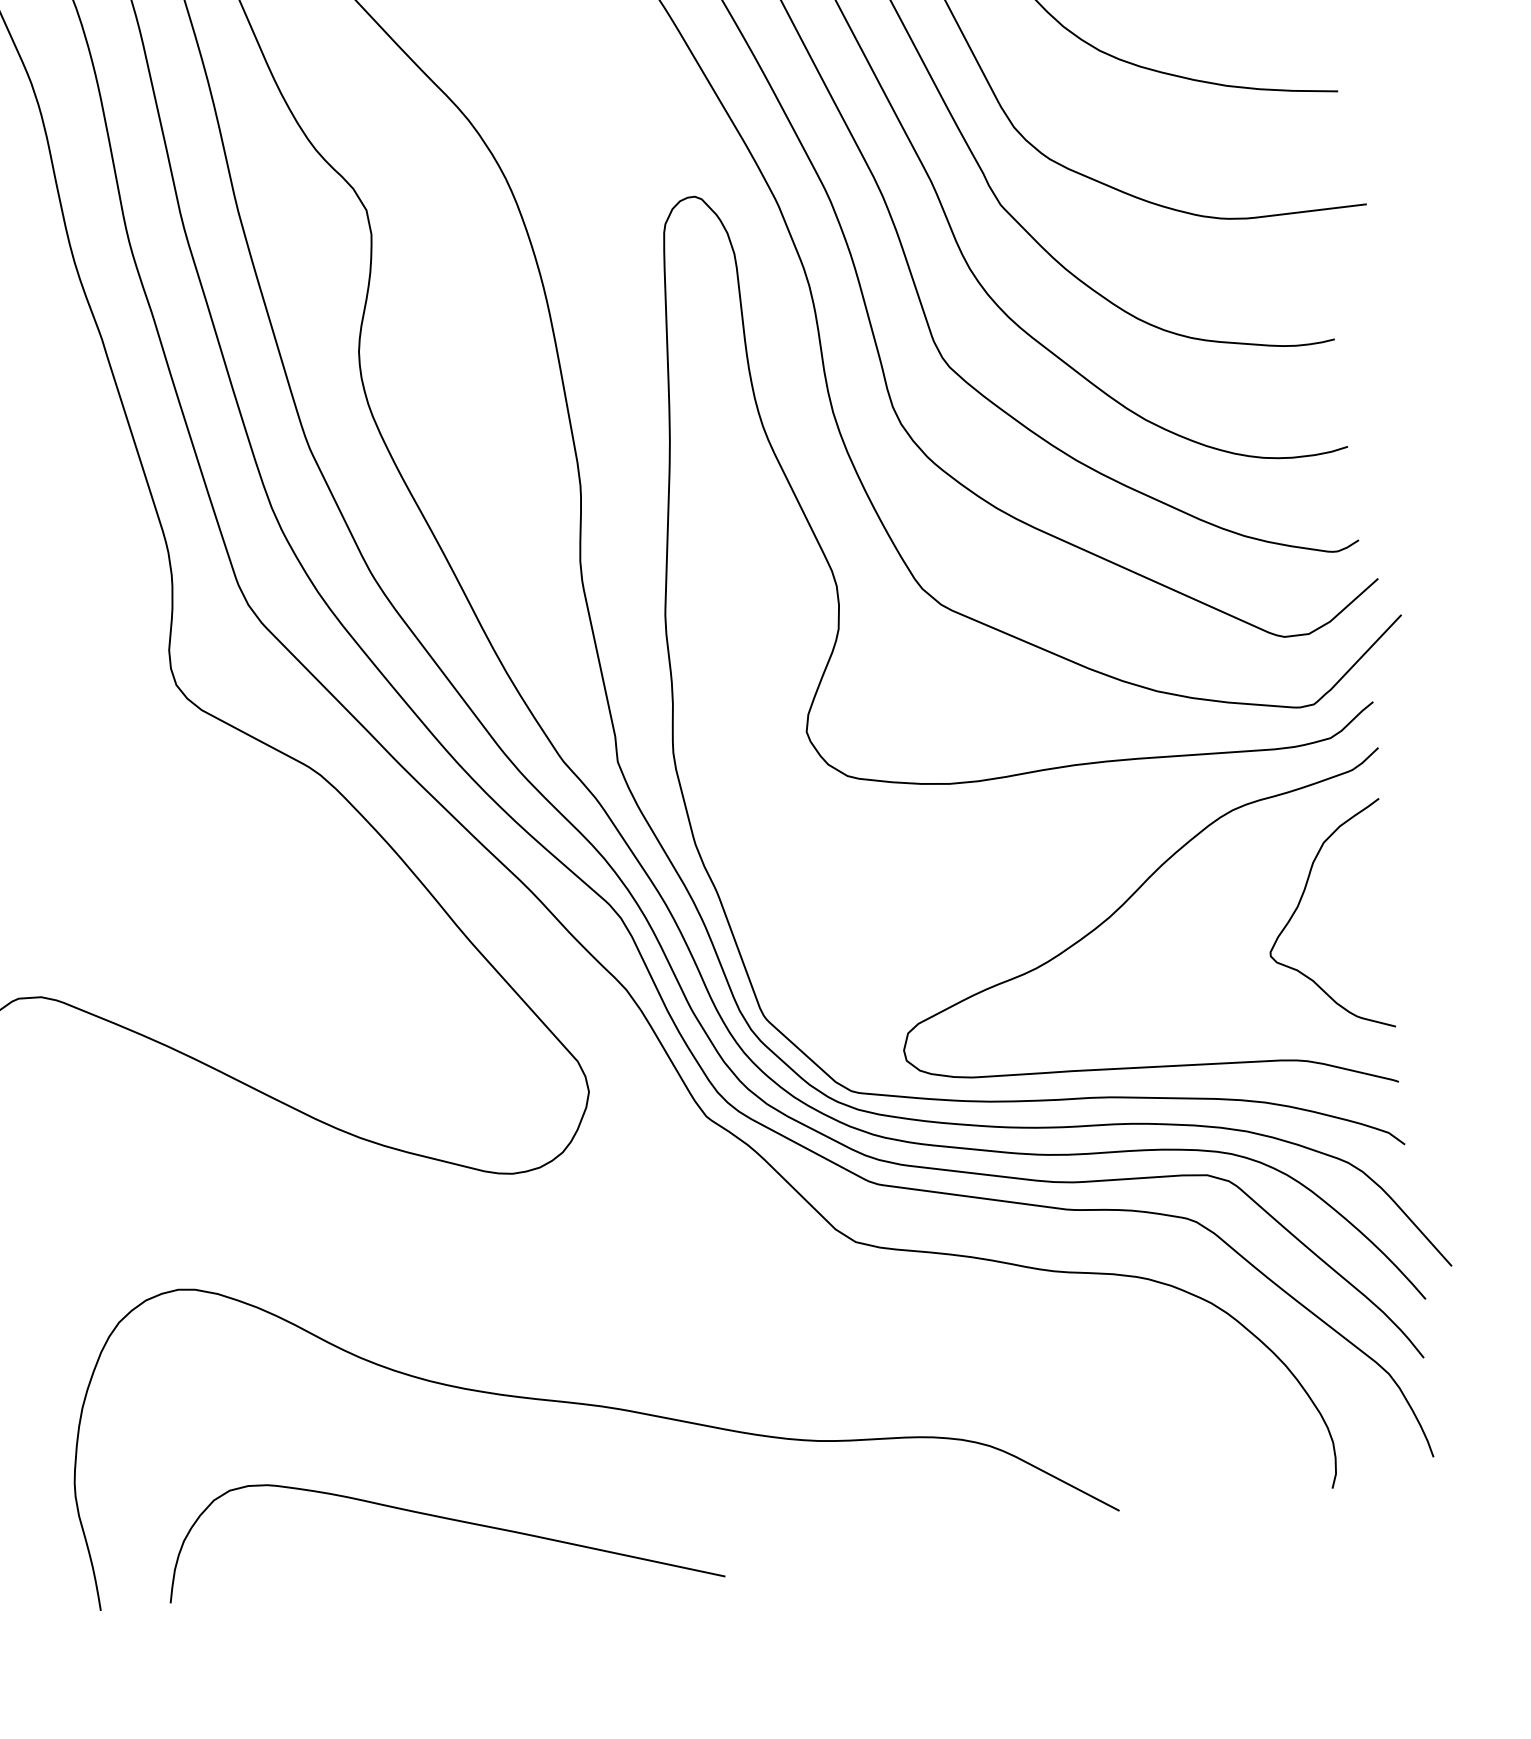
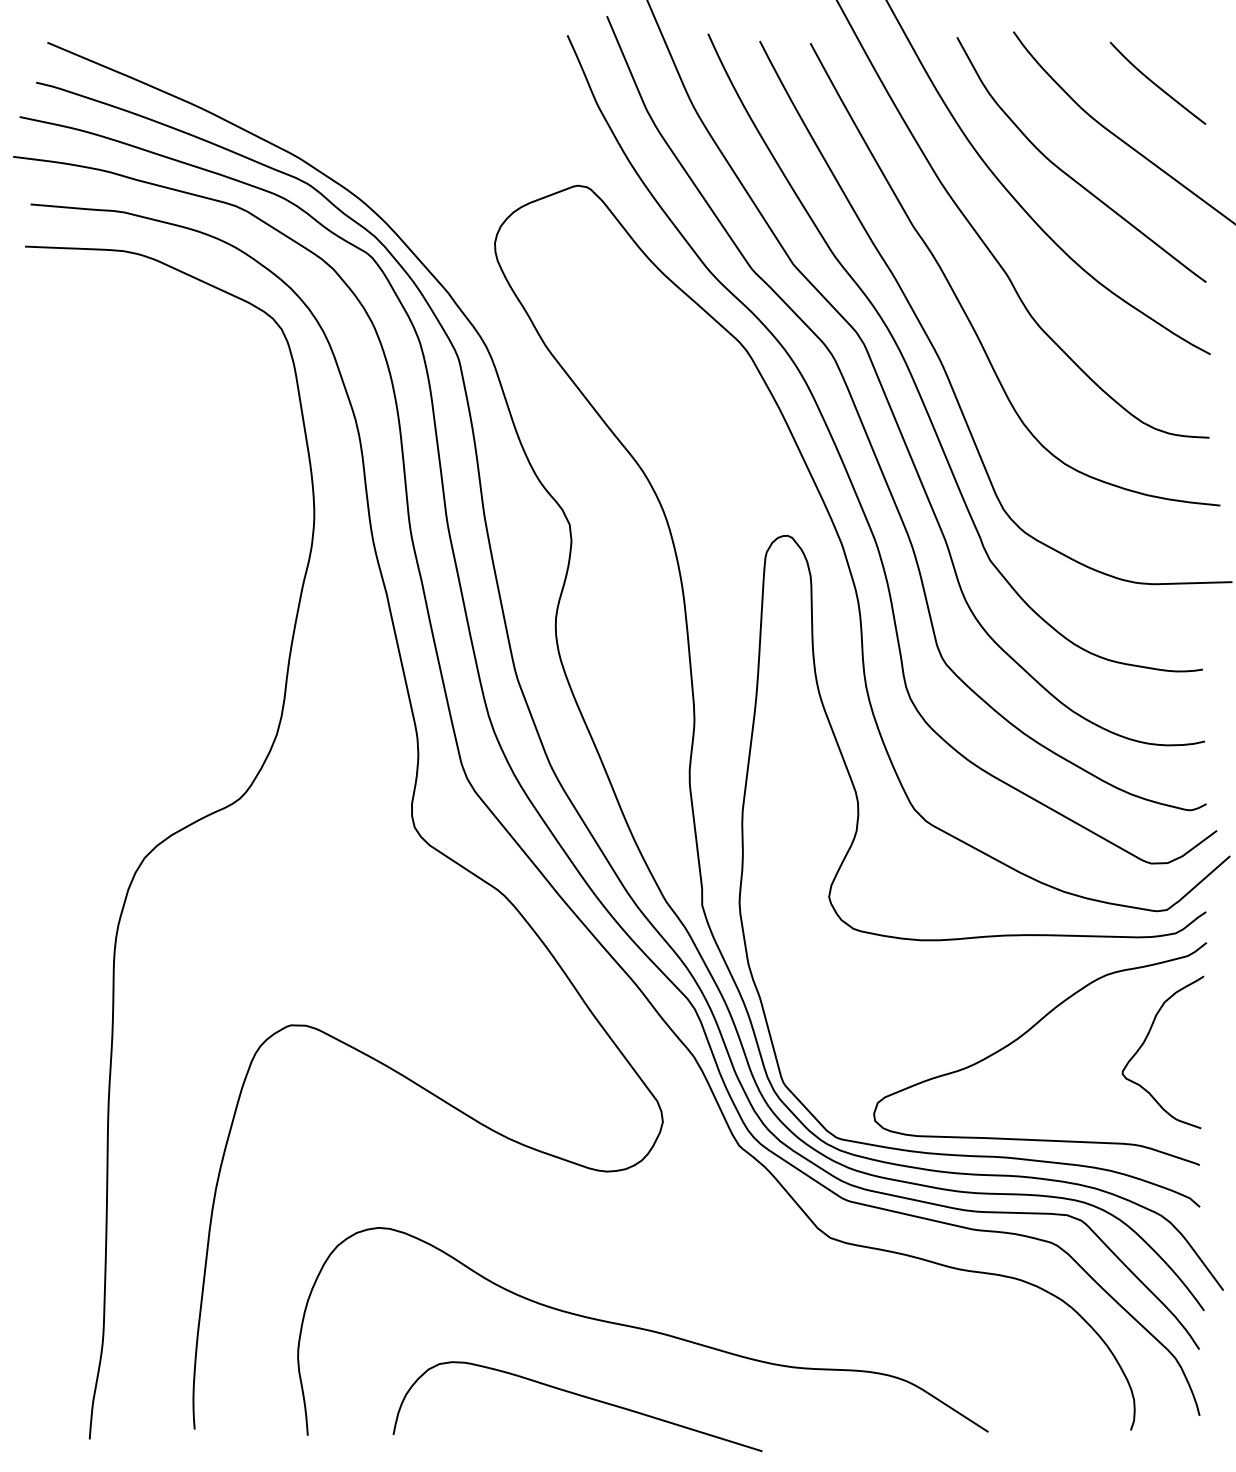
curve: (443, 1519) -> (579, 1396), moved

